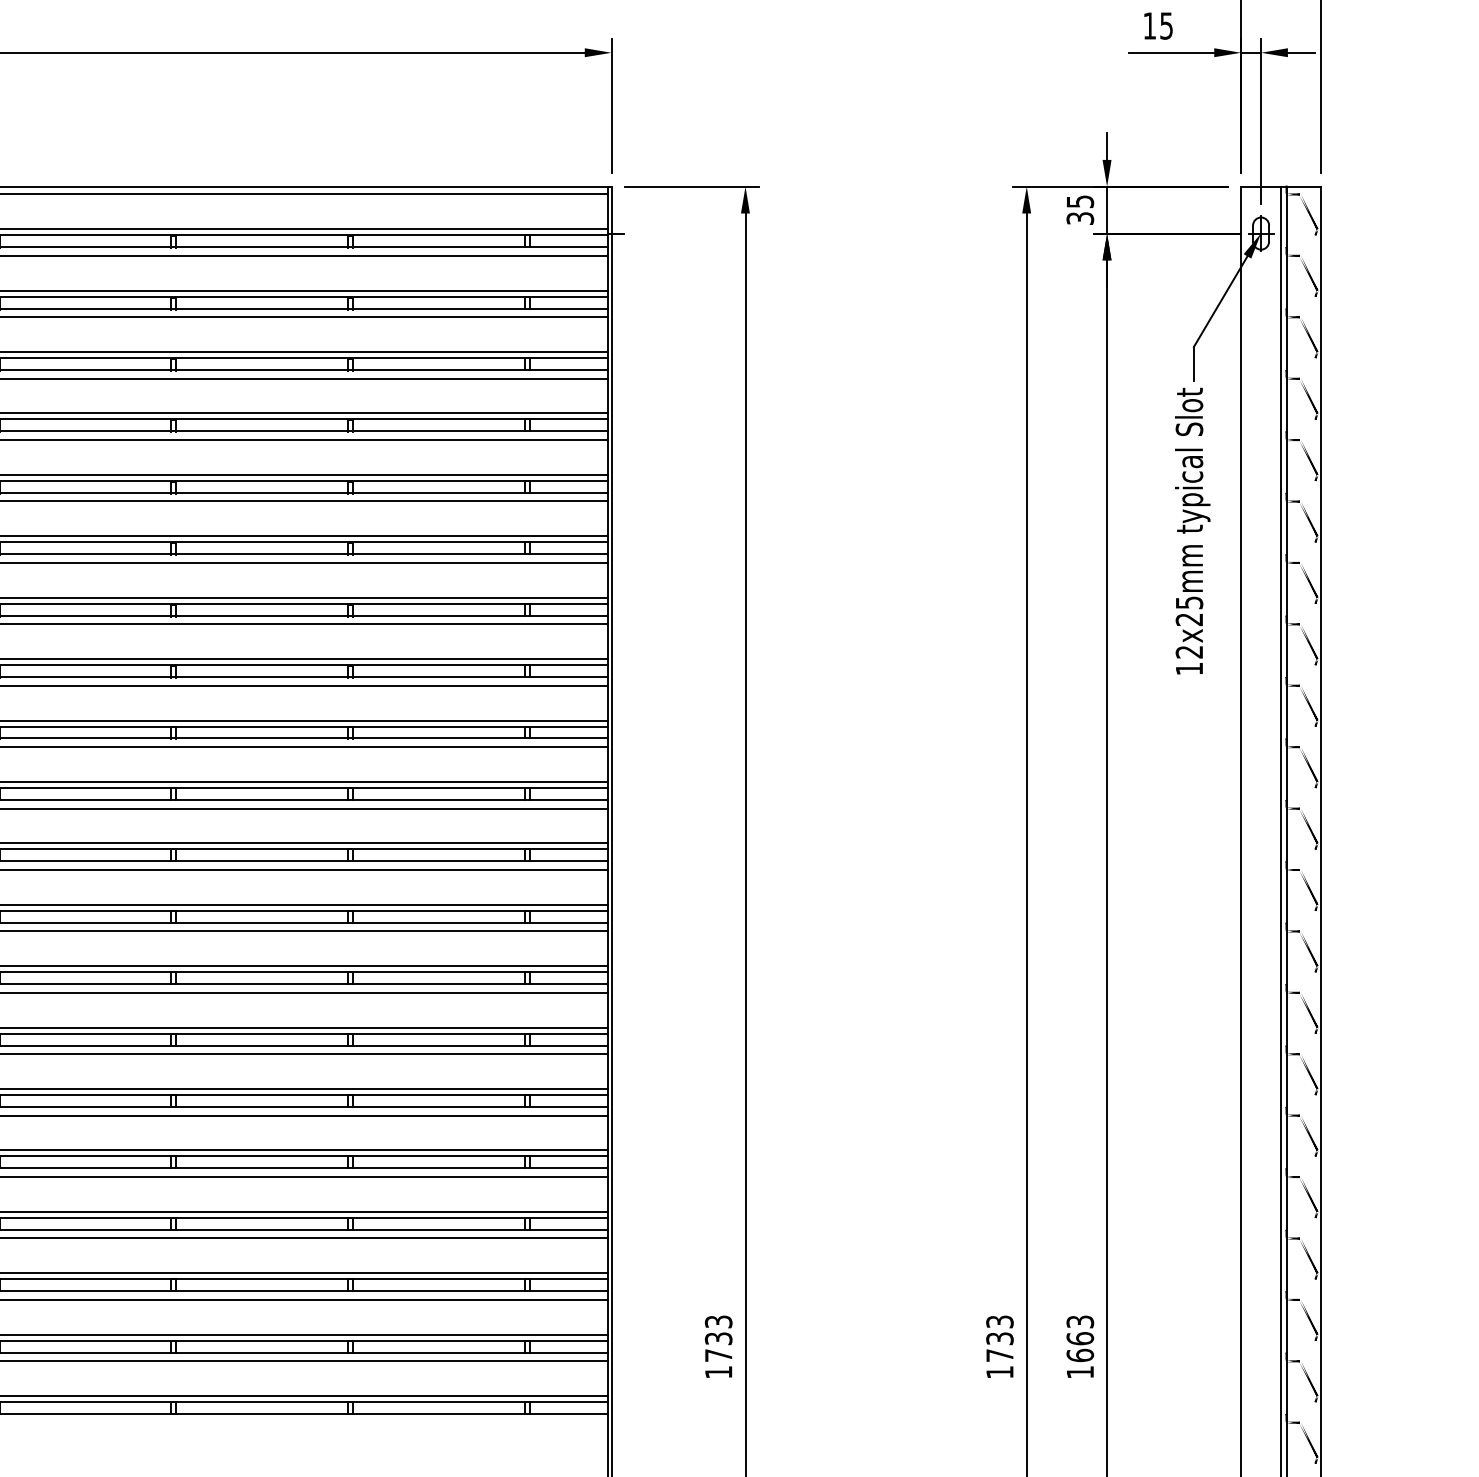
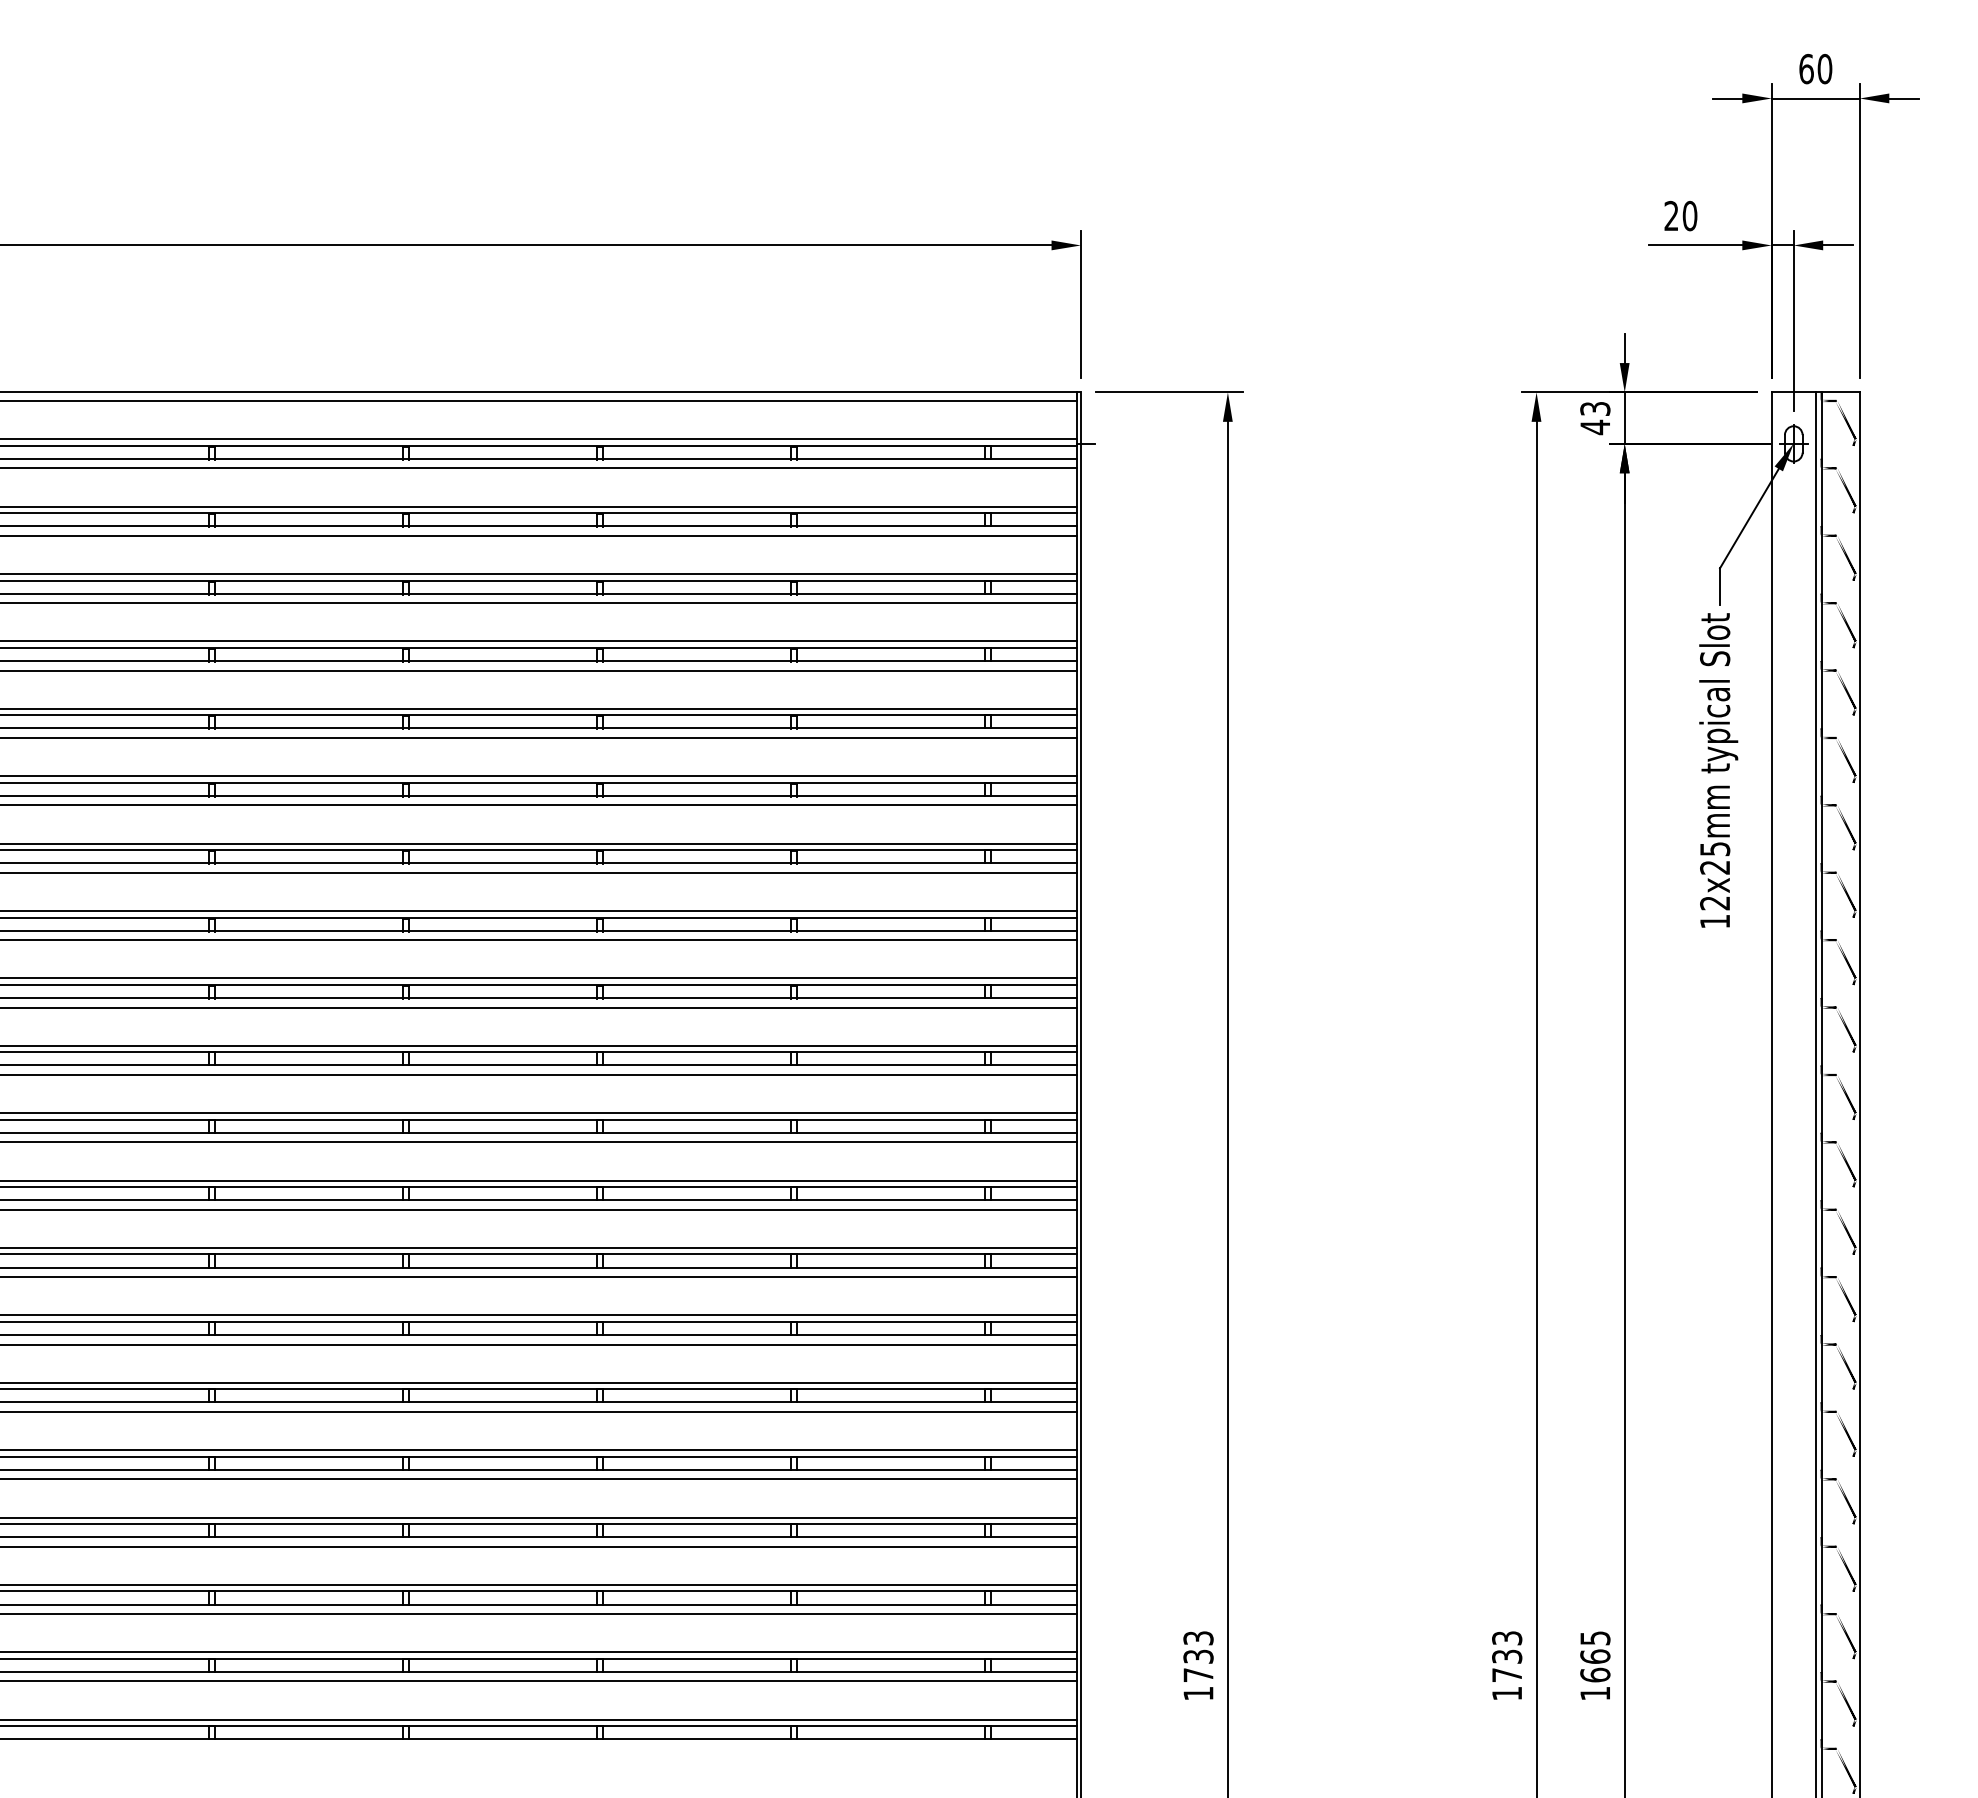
text: (1157, 25) -> (1680, 215), 15 -> 20
text: (1080, 210) -> (1595, 418), 35 -> 43
text: (1079, 1321) -> (1594, 1637), 1663 -> 1665

